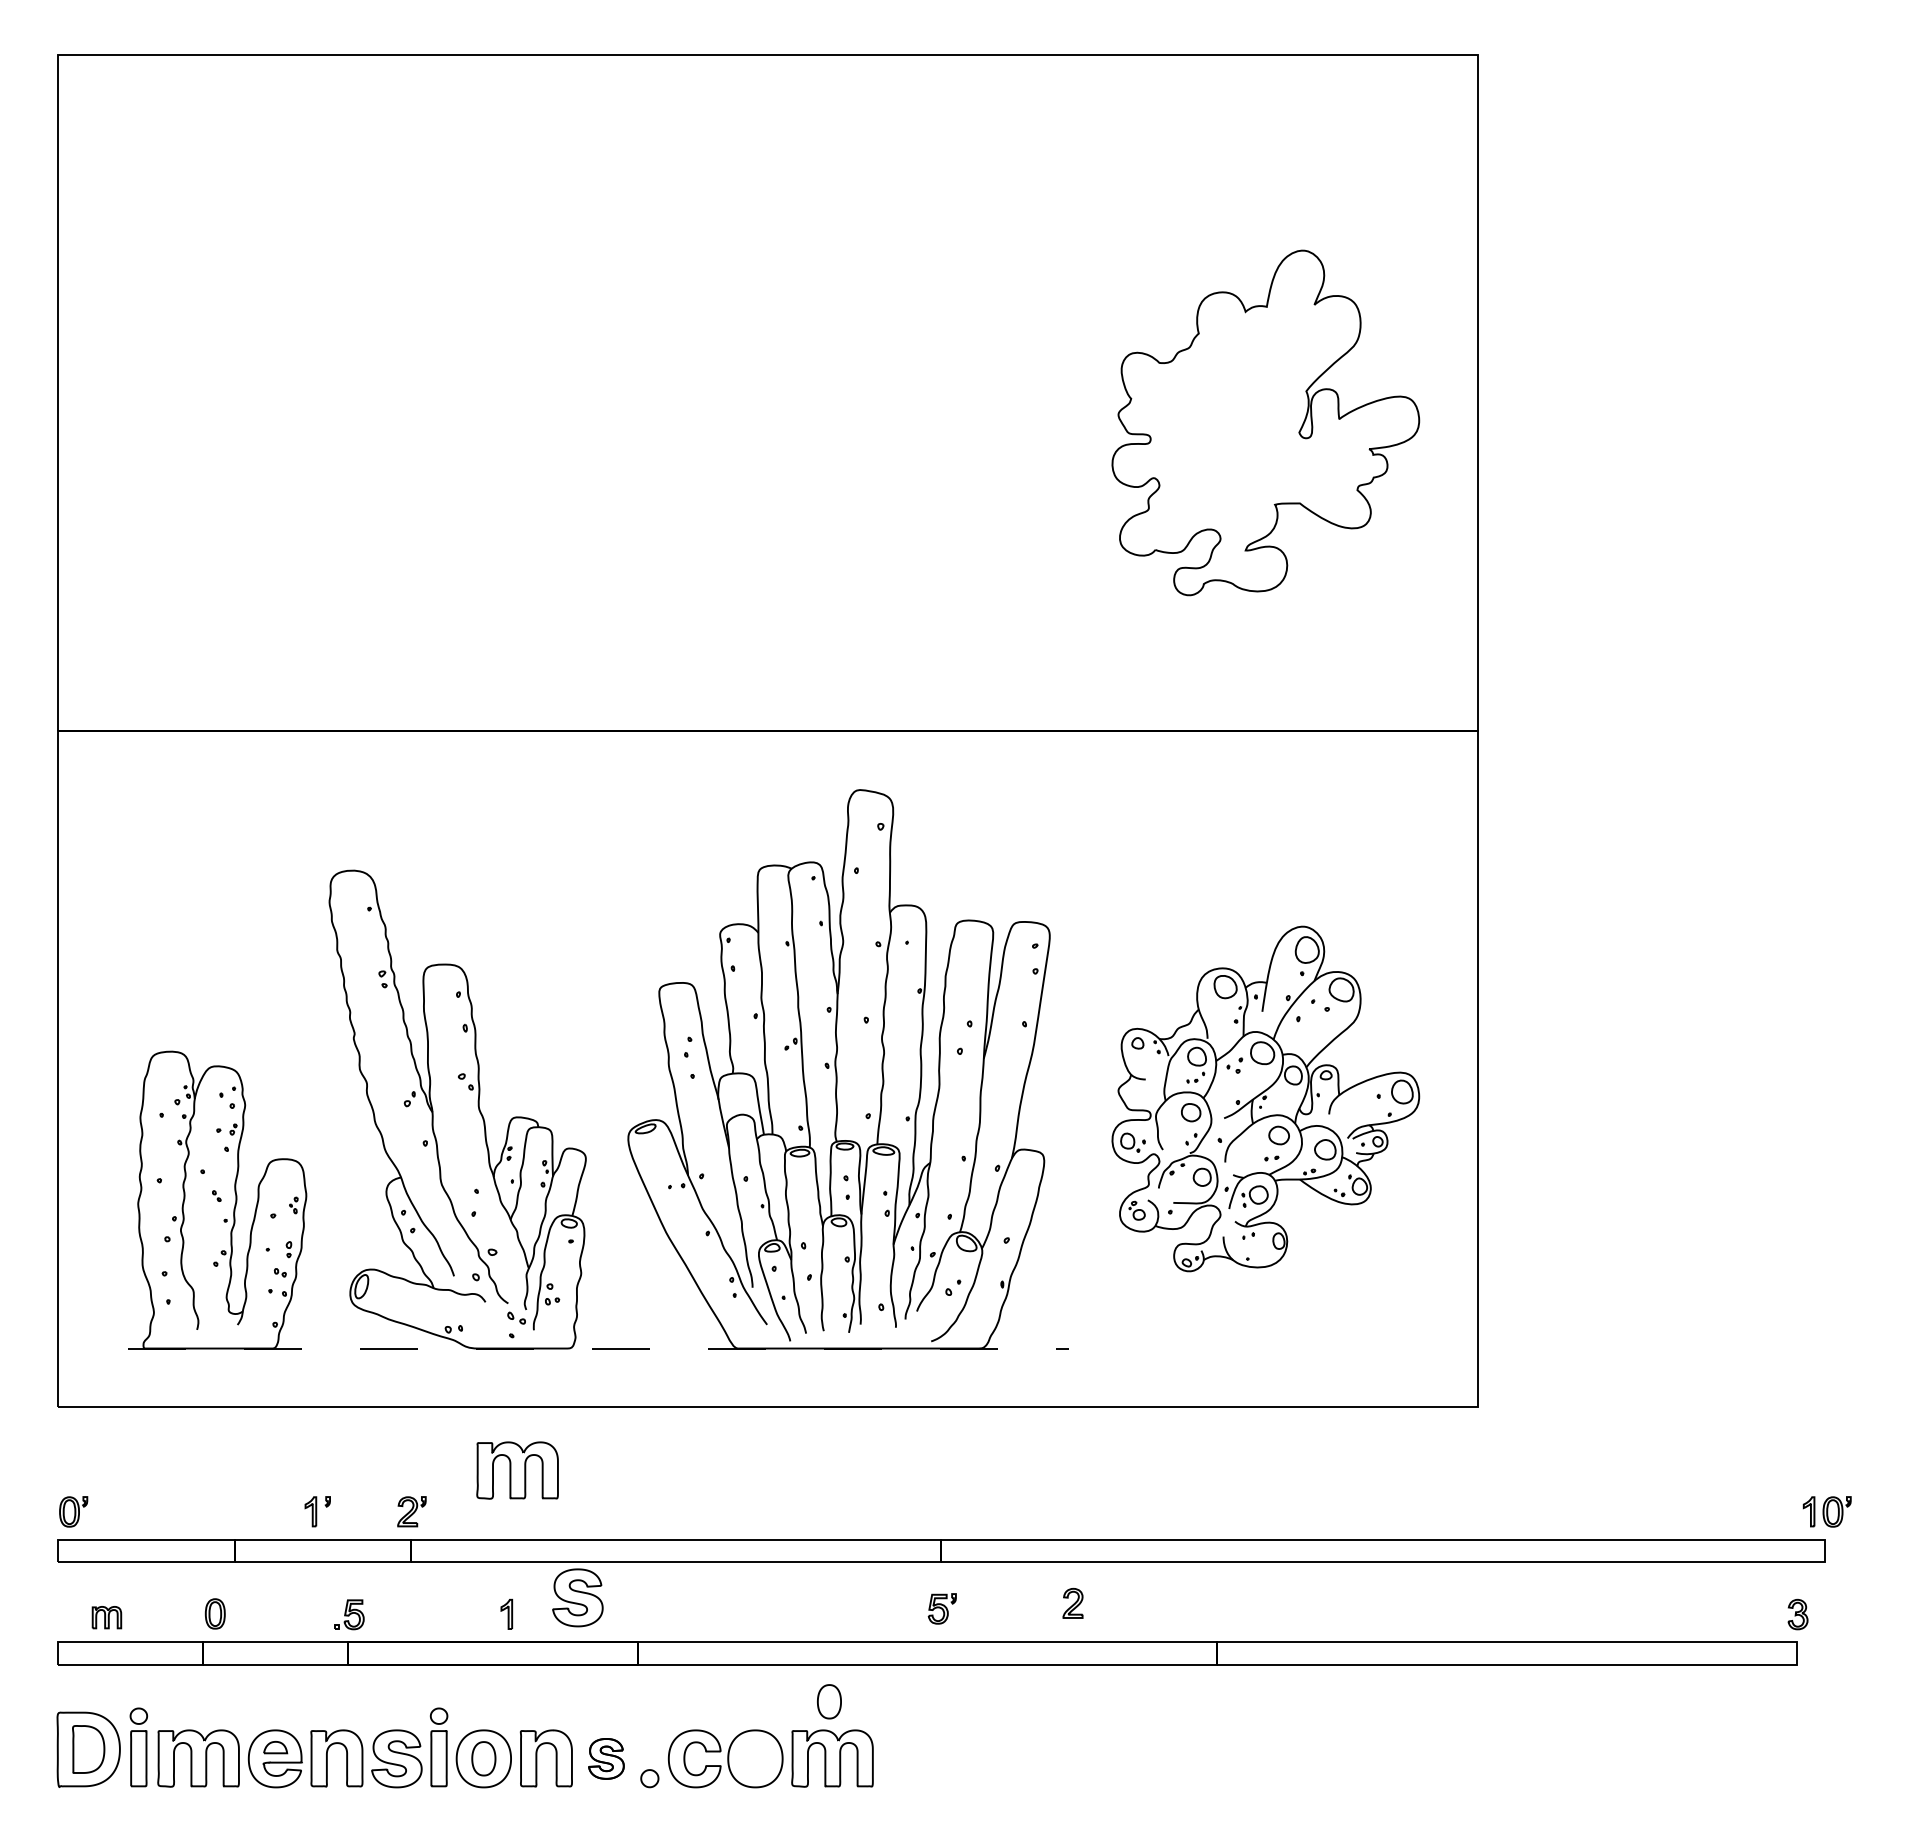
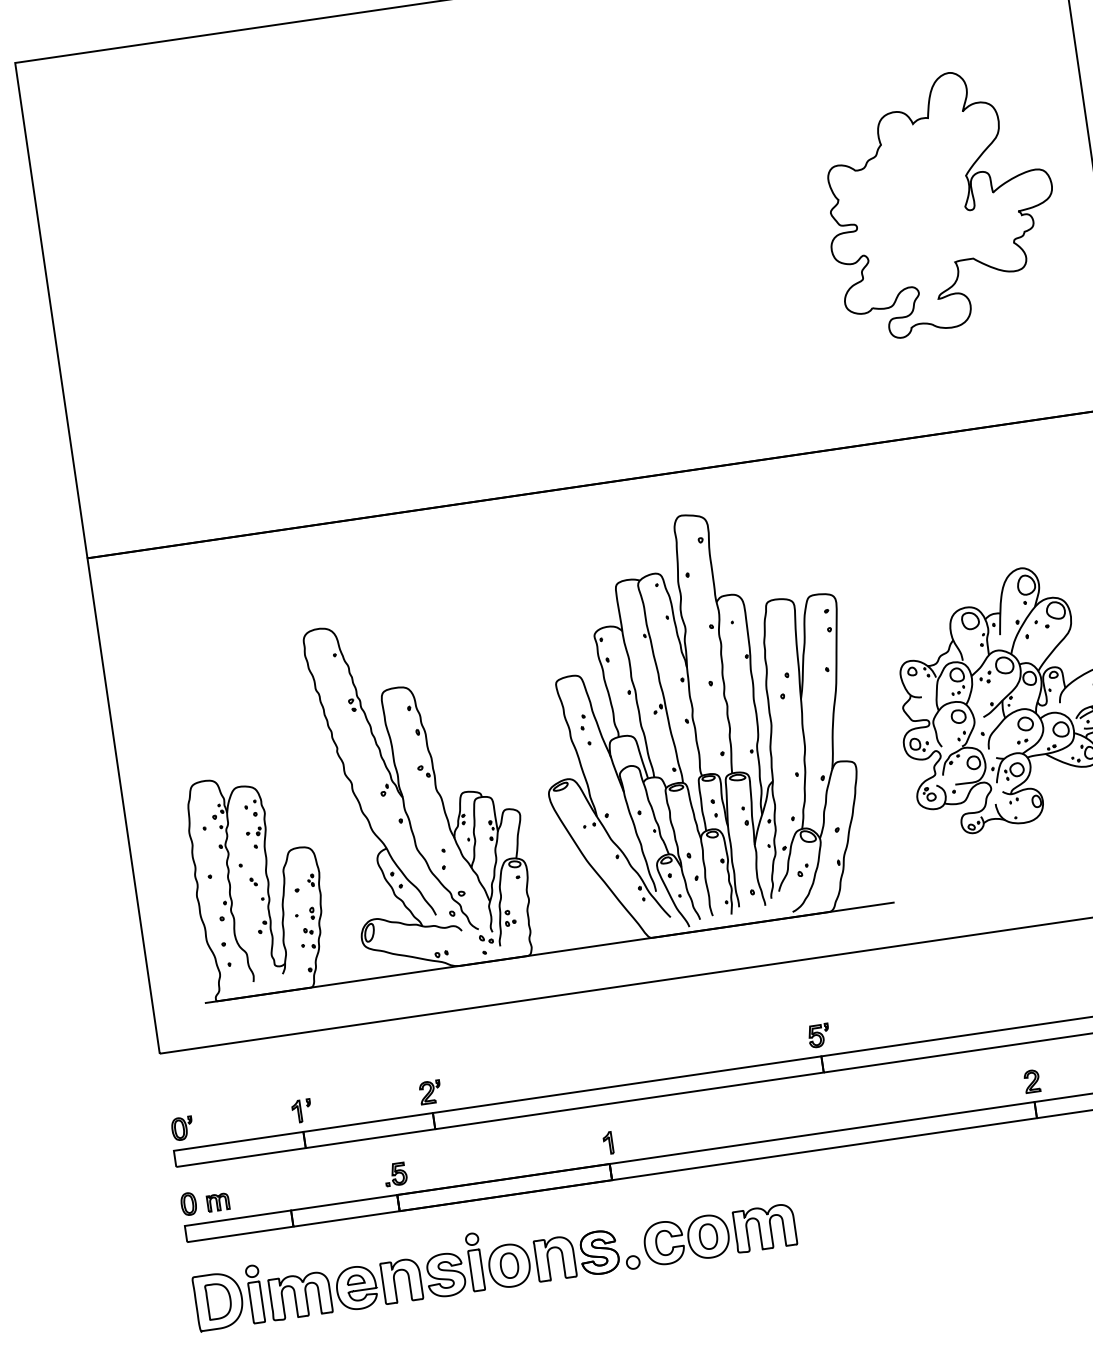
line: (598, 1348) -> (549, 952), dashed -> solid
part: (517, 1470) -> (503, 1050), removed
part: (317, 1511) -> (301, 1110), moved
part: (577, 1597) -> (560, 1137), removed
part: (1072, 1602) -> (1031, 1080), moved
part: (941, 1608) -> (818, 1035), moved
part: (214, 1613) -> (188, 1203), moved
part: (506, 1613) -> (608, 1142), moved
part: (829, 1701) -> (708, 1236), moved
part: (606, 1758) -> (599, 1252), size x1.43

